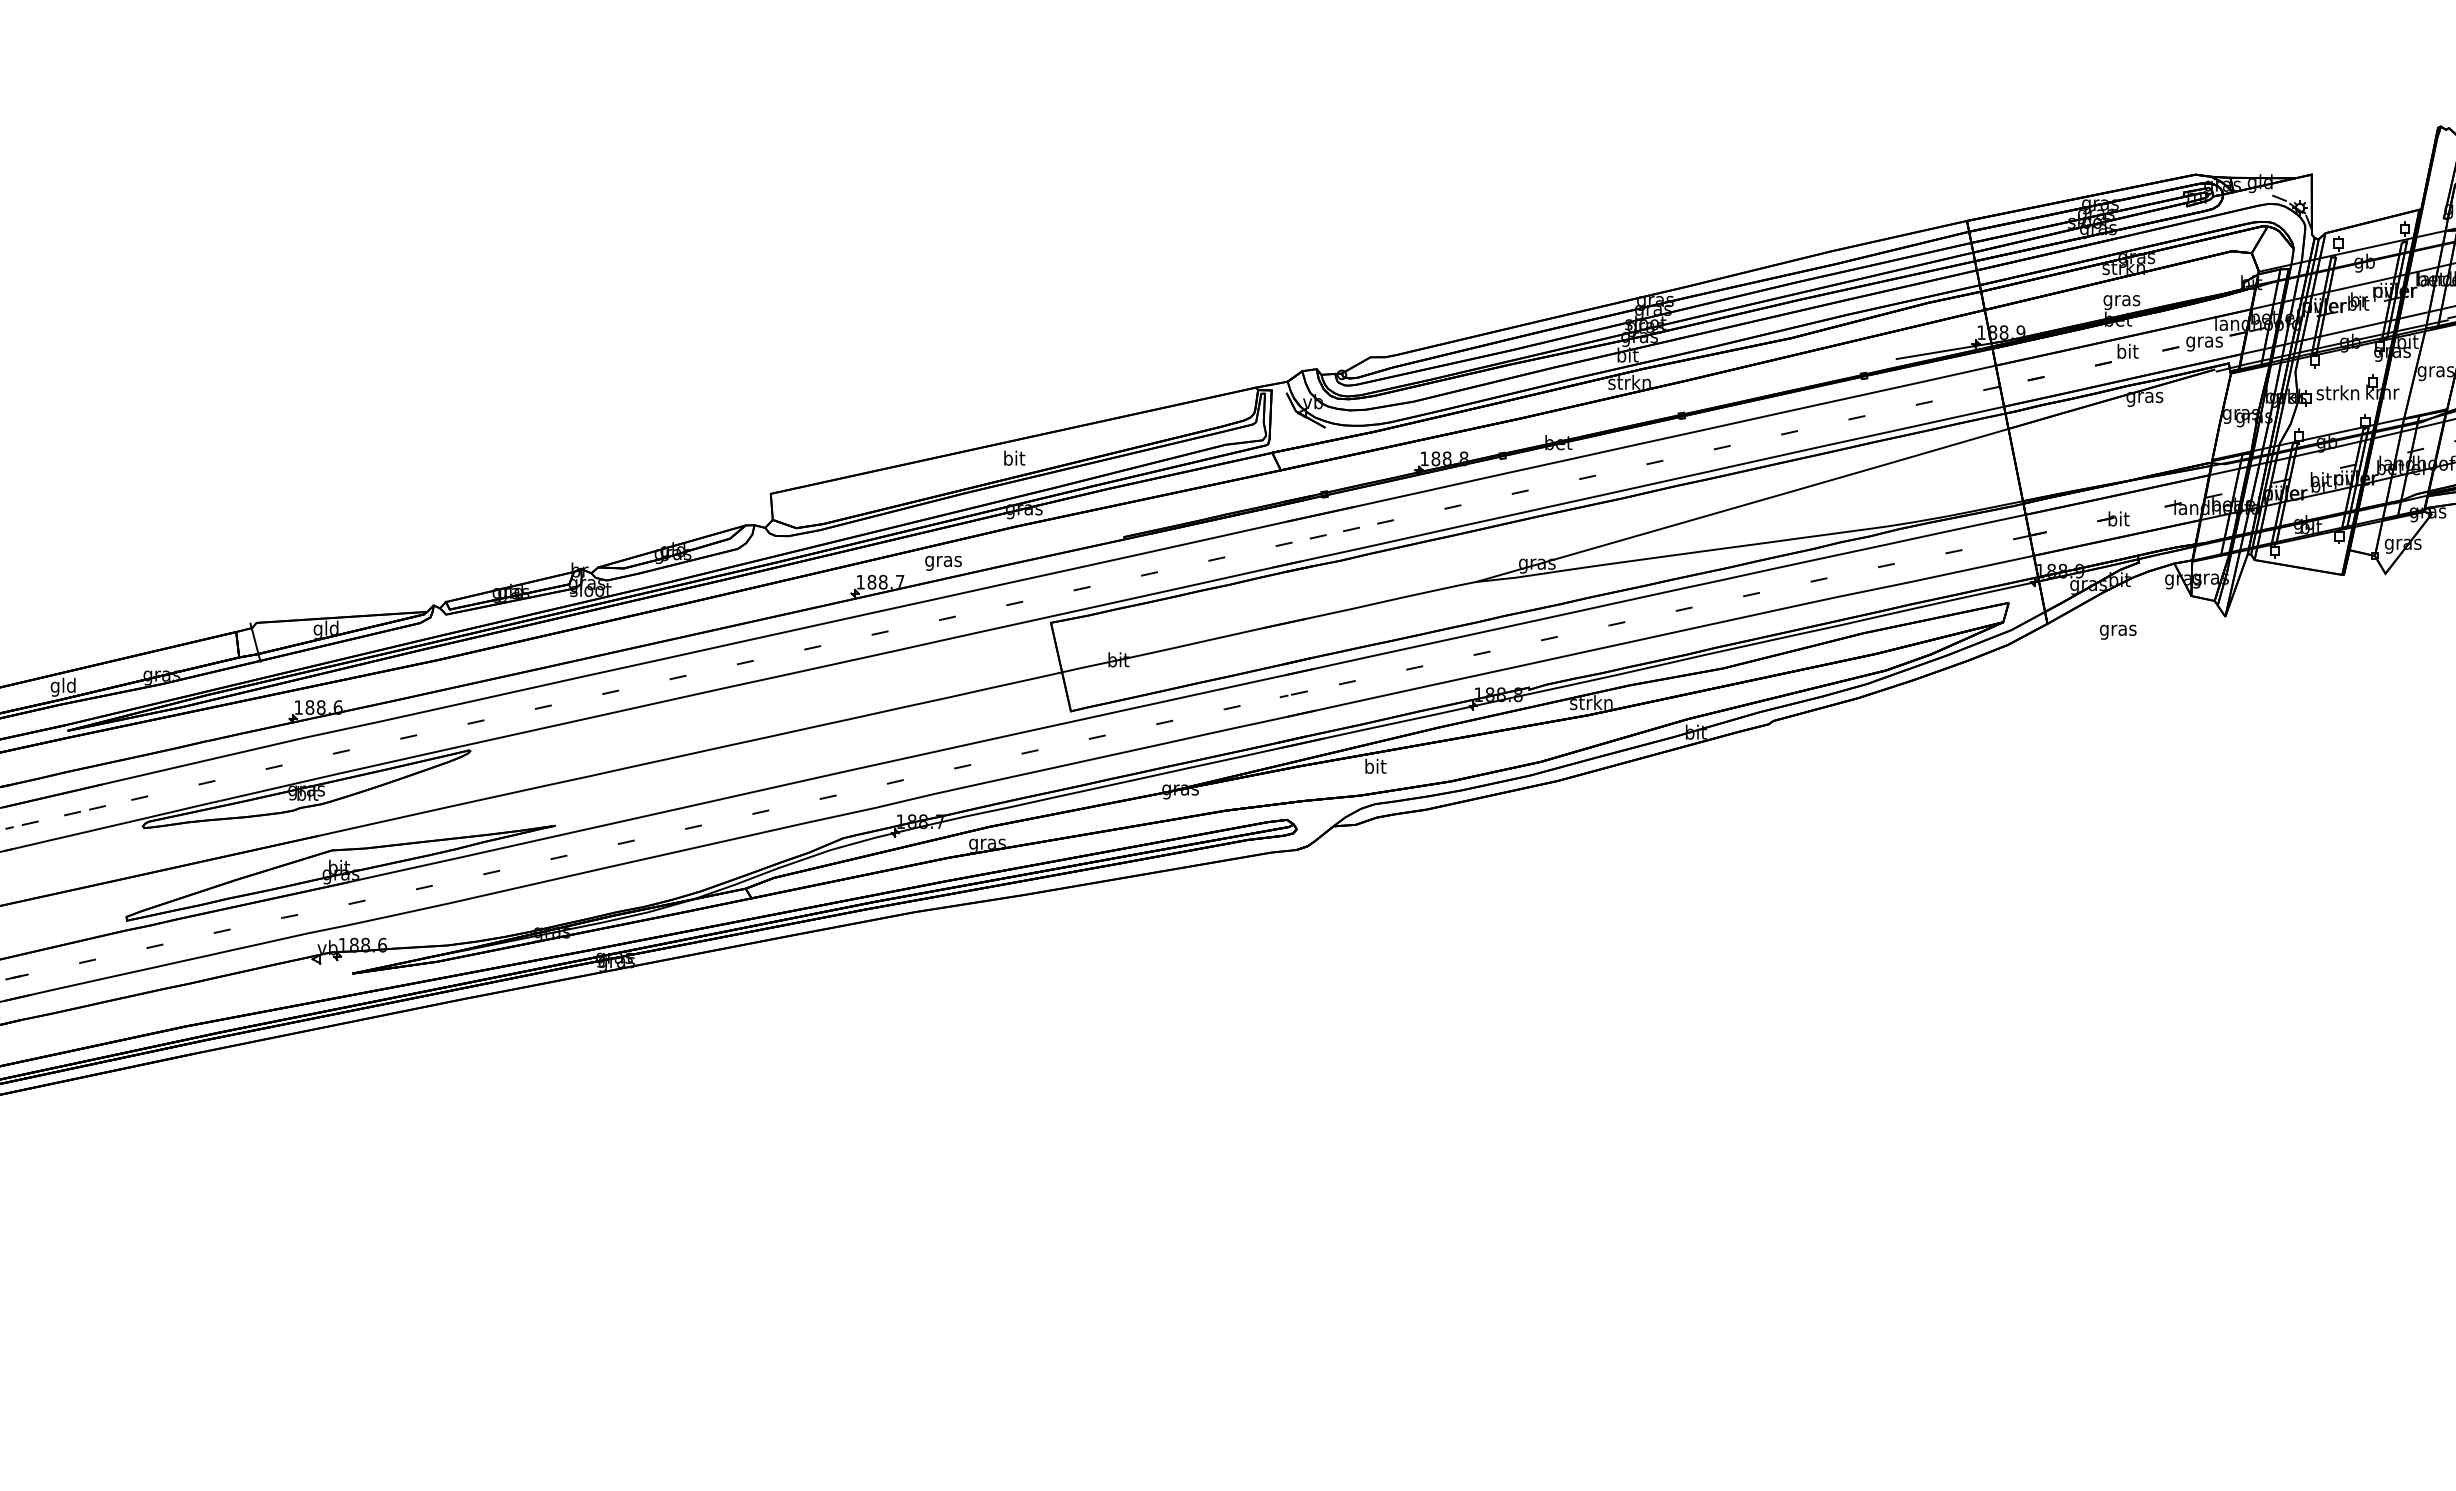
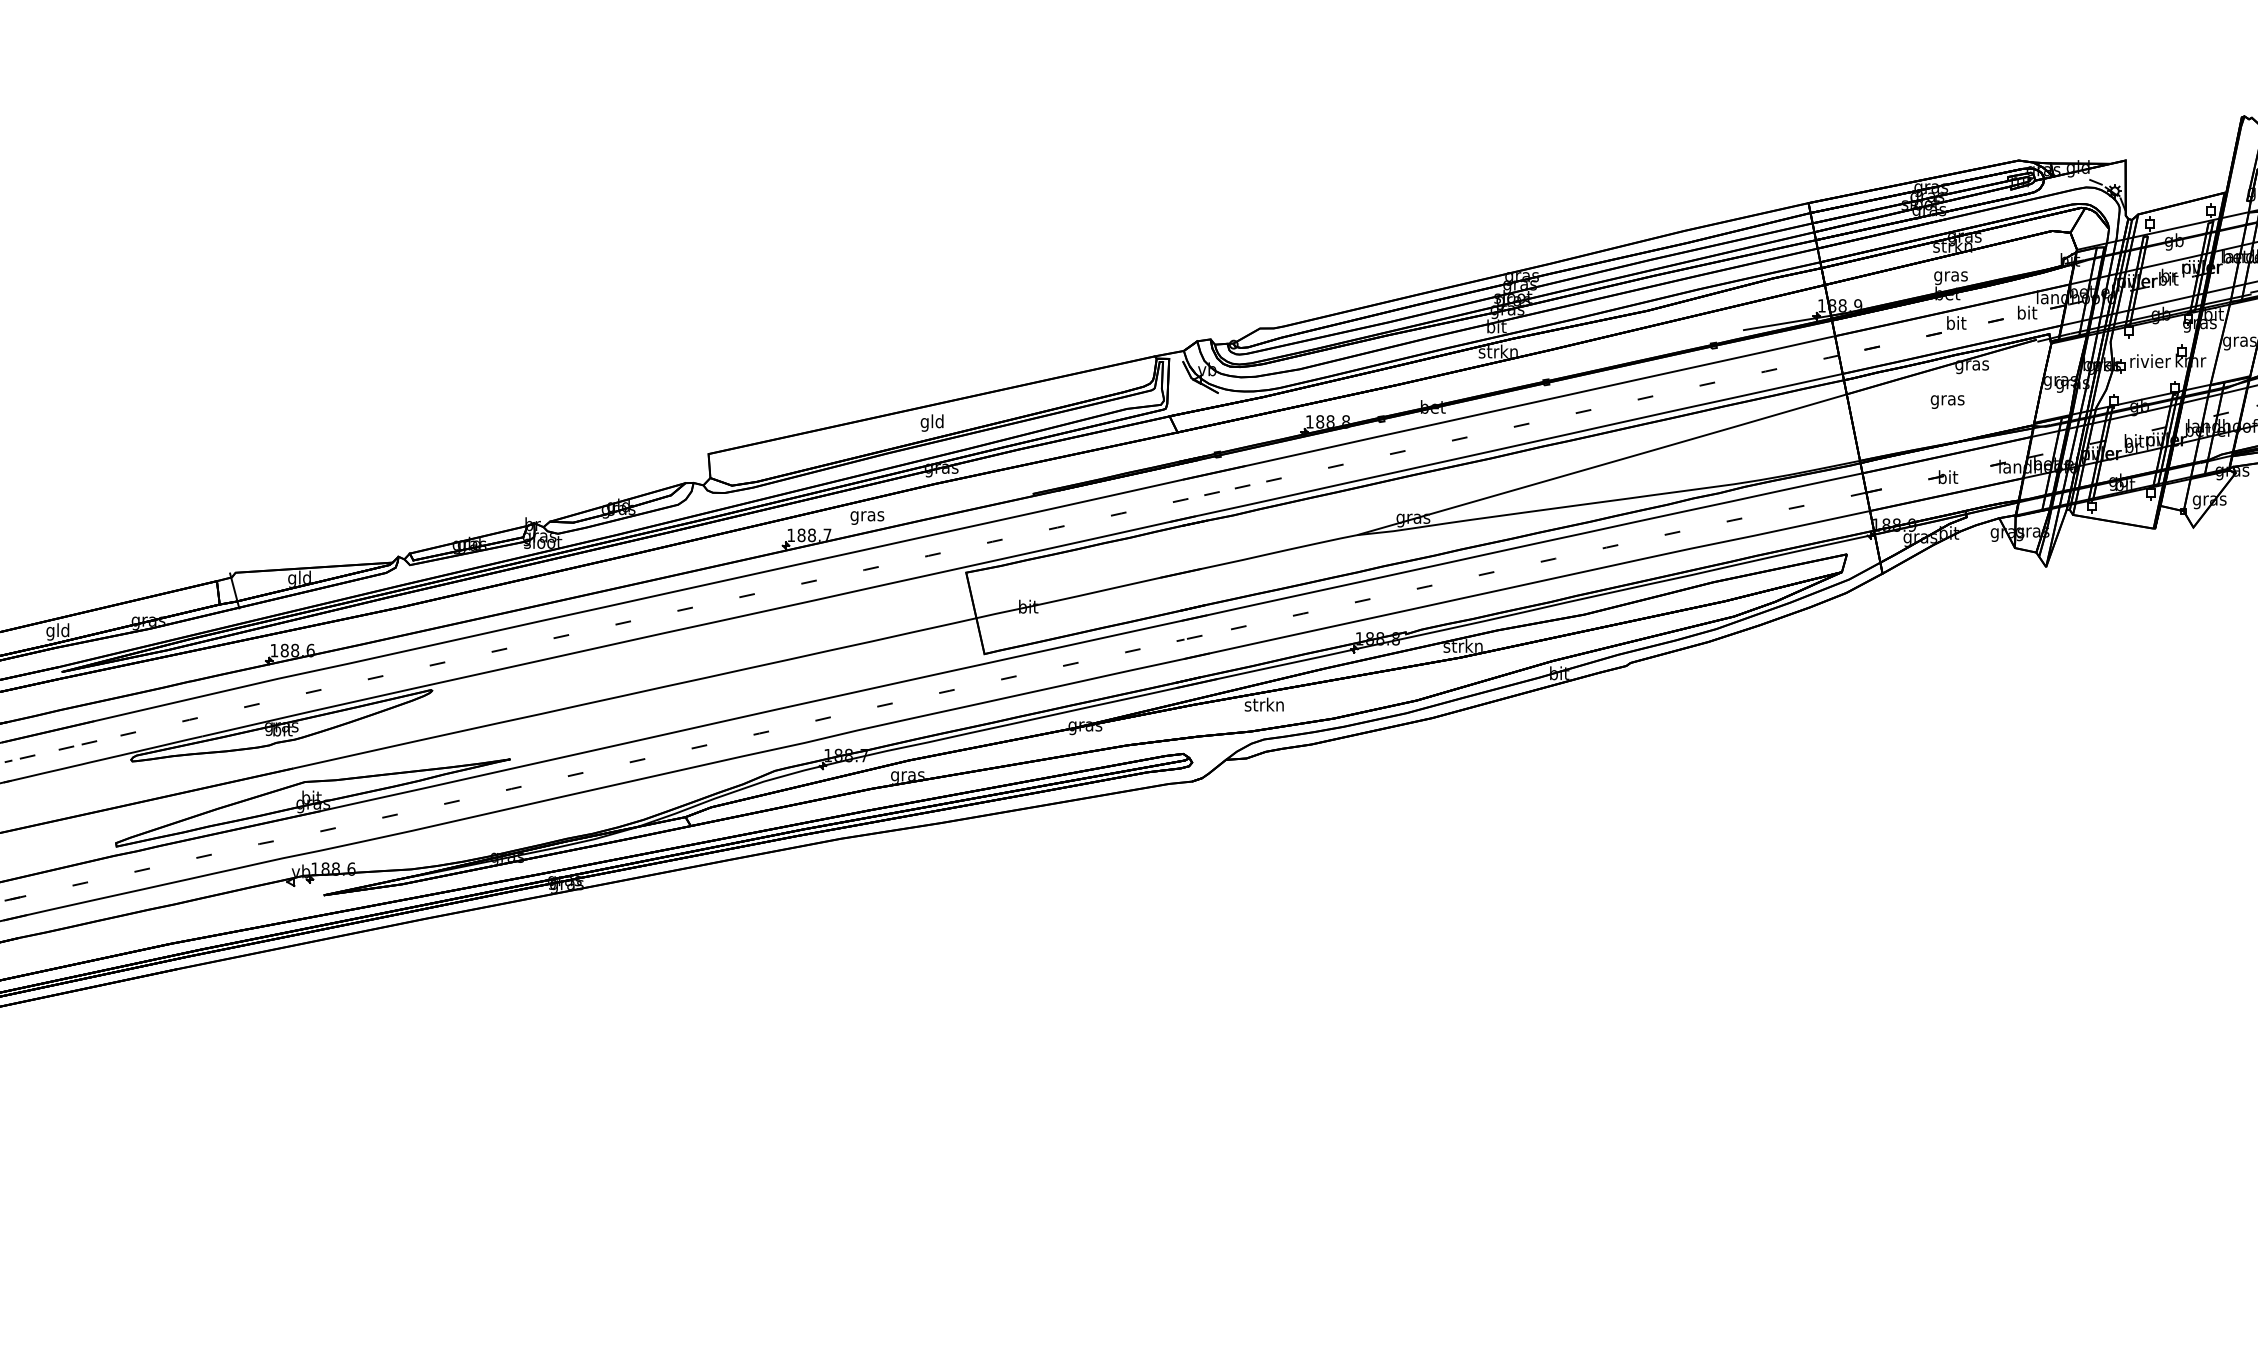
text: (2204, 341) -> (2026, 313), gras -> bit
text: (2338, 392) -> (2150, 360), strkn -> rivier
text: (1013, 459) -> (931, 422), bit -> gld
text: (2118, 631) -> (1947, 401), moved
text: (1374, 765) -> (1263, 703), bit -> strkn

